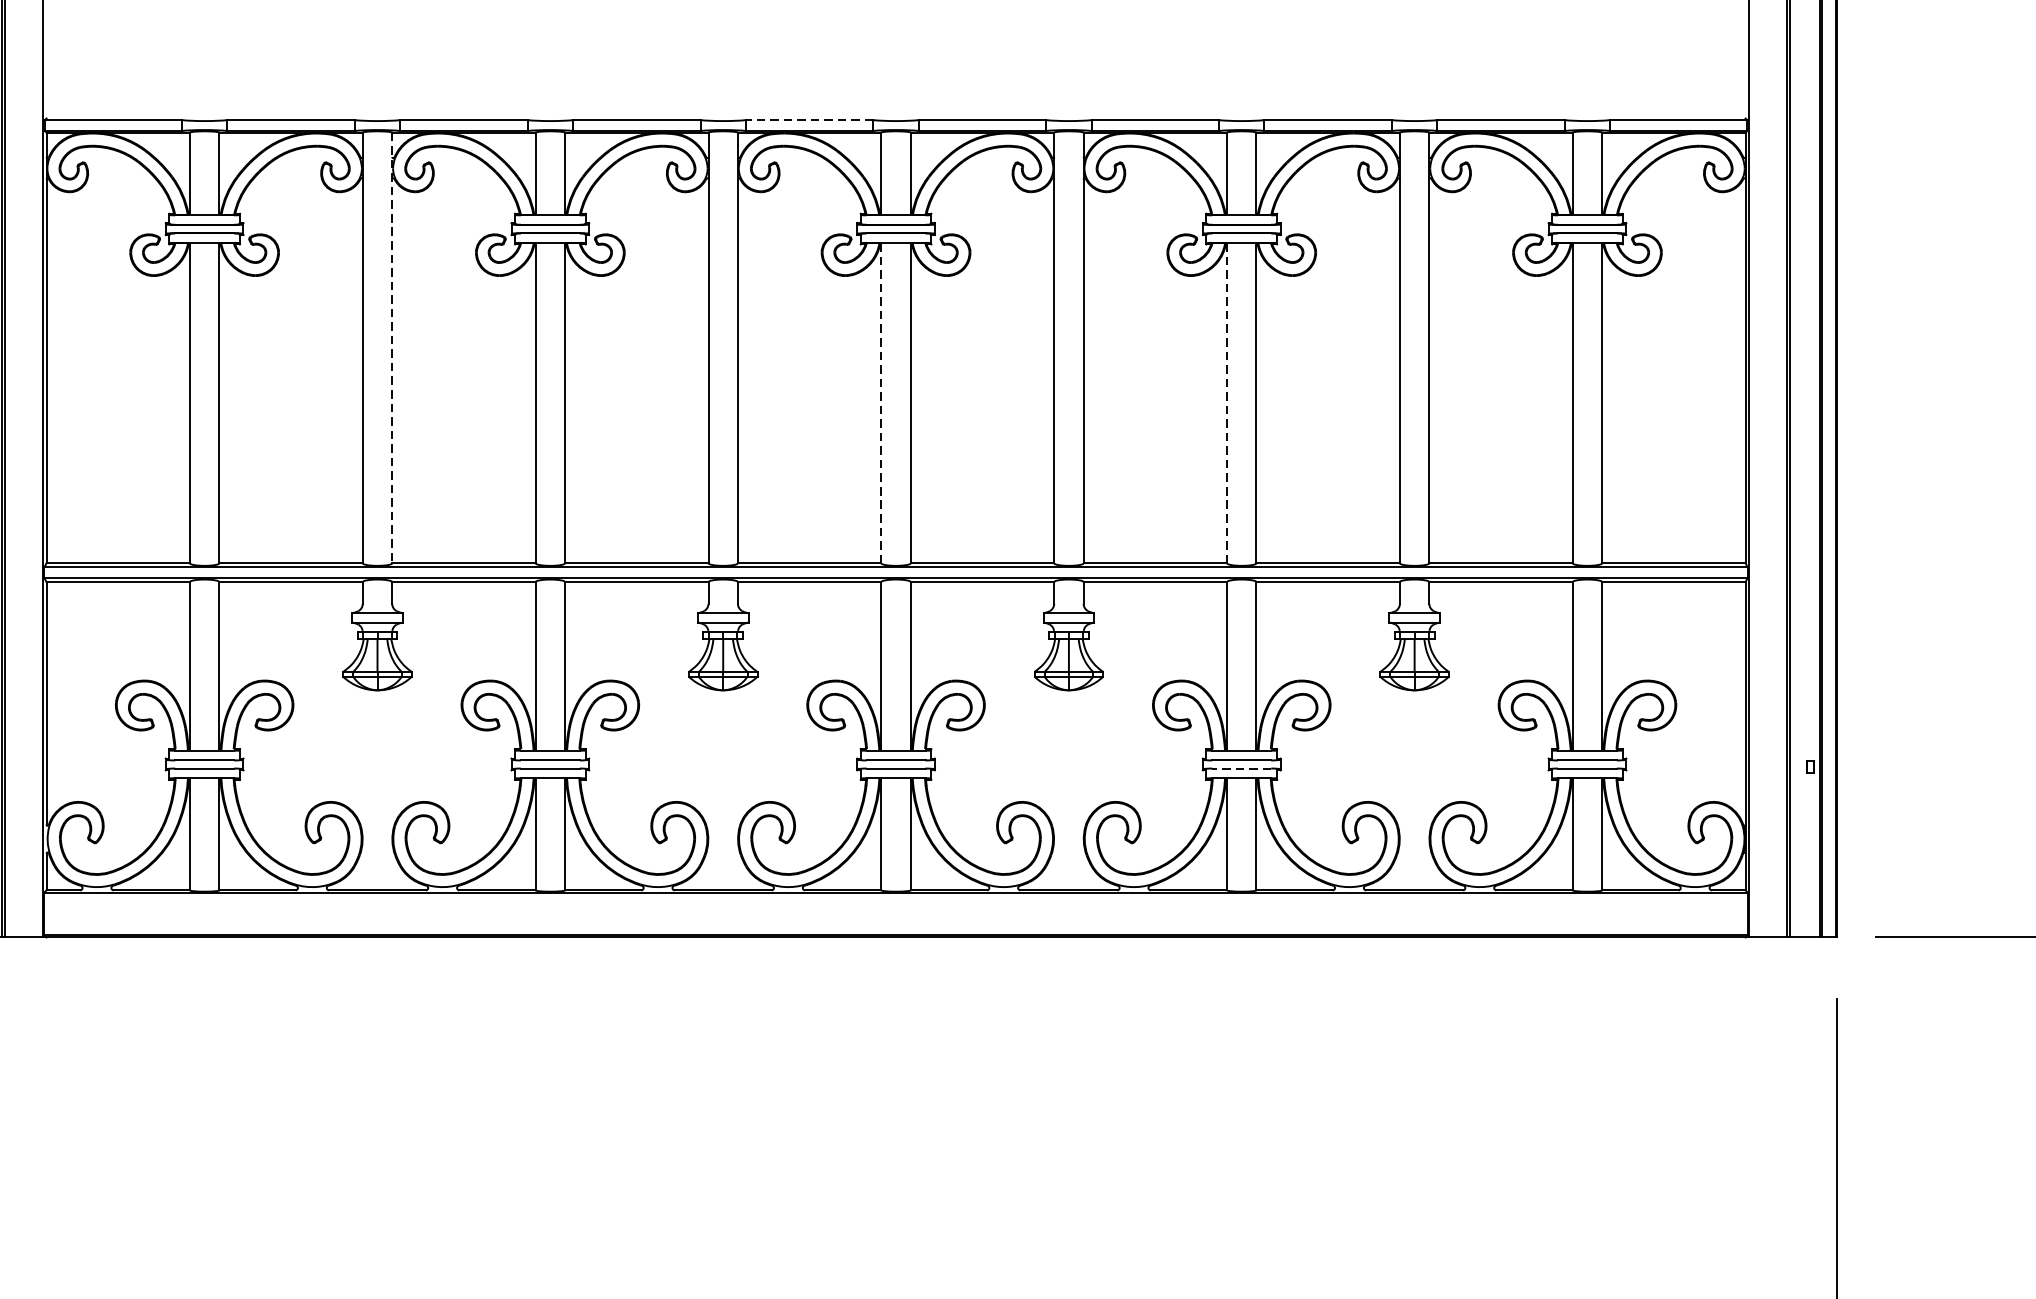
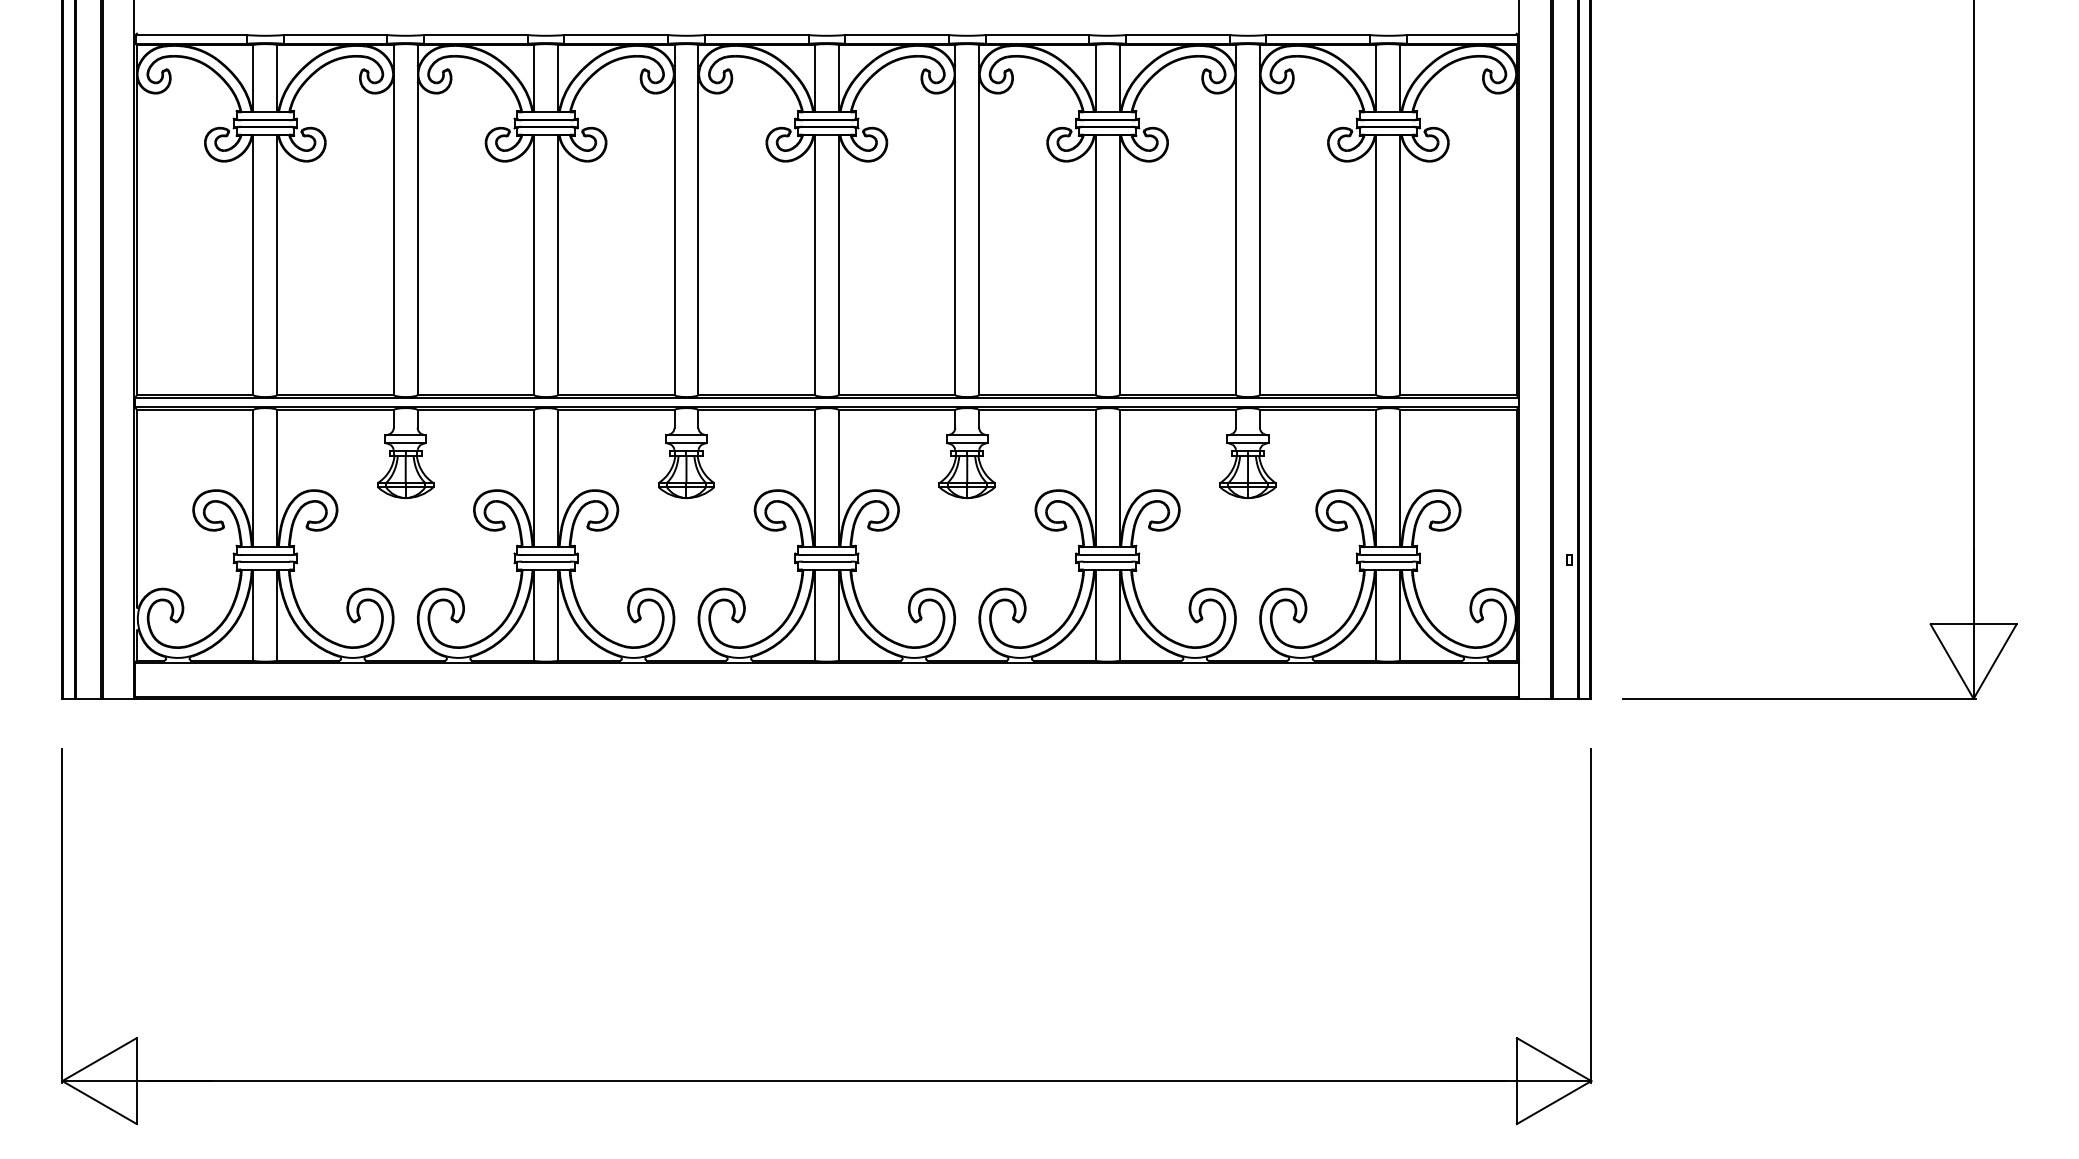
line: (809, 120) -> (756, 35), dashed -> solid
line: (392, 348) -> (417, 220), dashed -> solid
line: (880, 402) -> (814, 264), dashed -> solid
line: (1226, 402) -> (1095, 264), dashed -> solid
line: (1241, 768) -> (1107, 561), dashed -> solid

